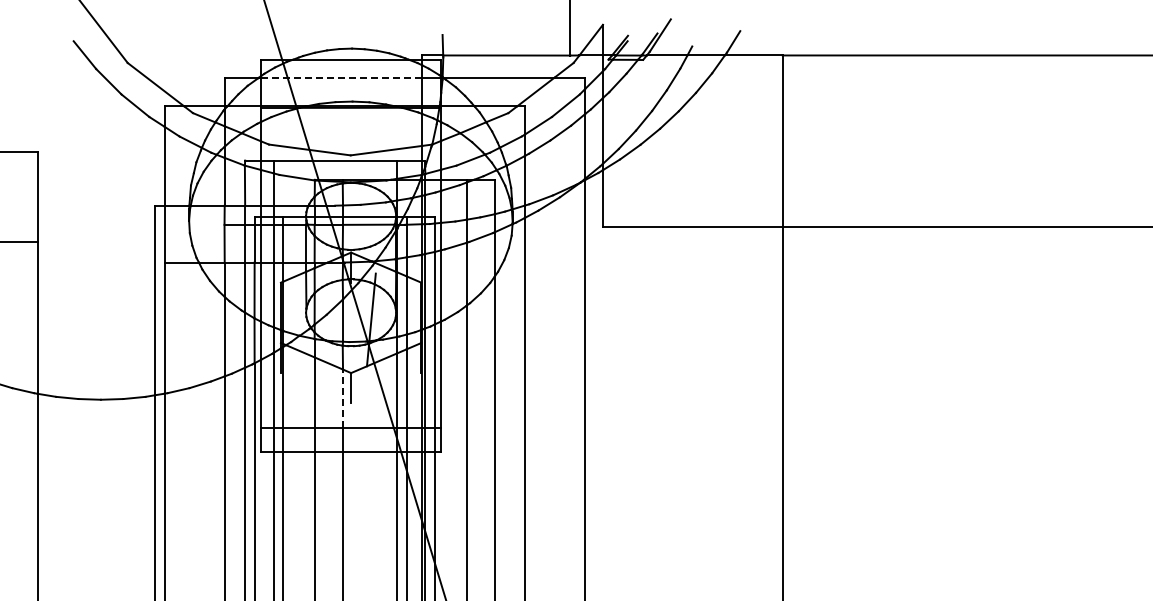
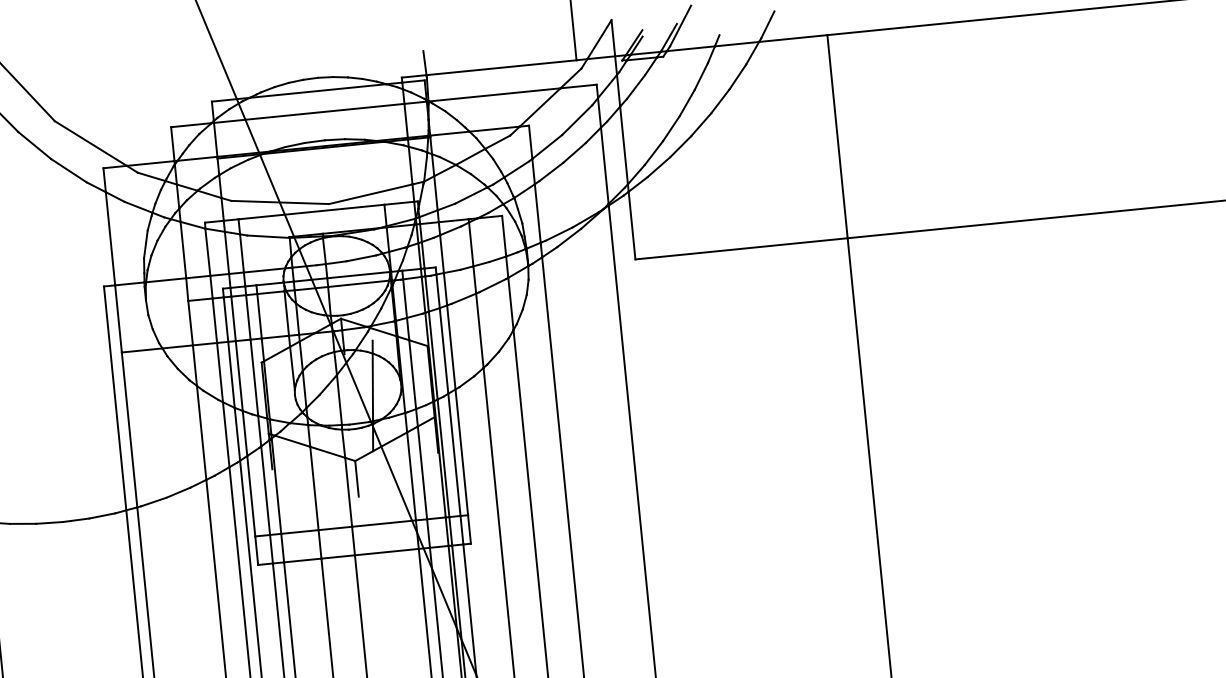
line: (341, 77) -> (309, 113), dashed -> solid
line: (343, 398) -> (349, 491), dashed -> solid

